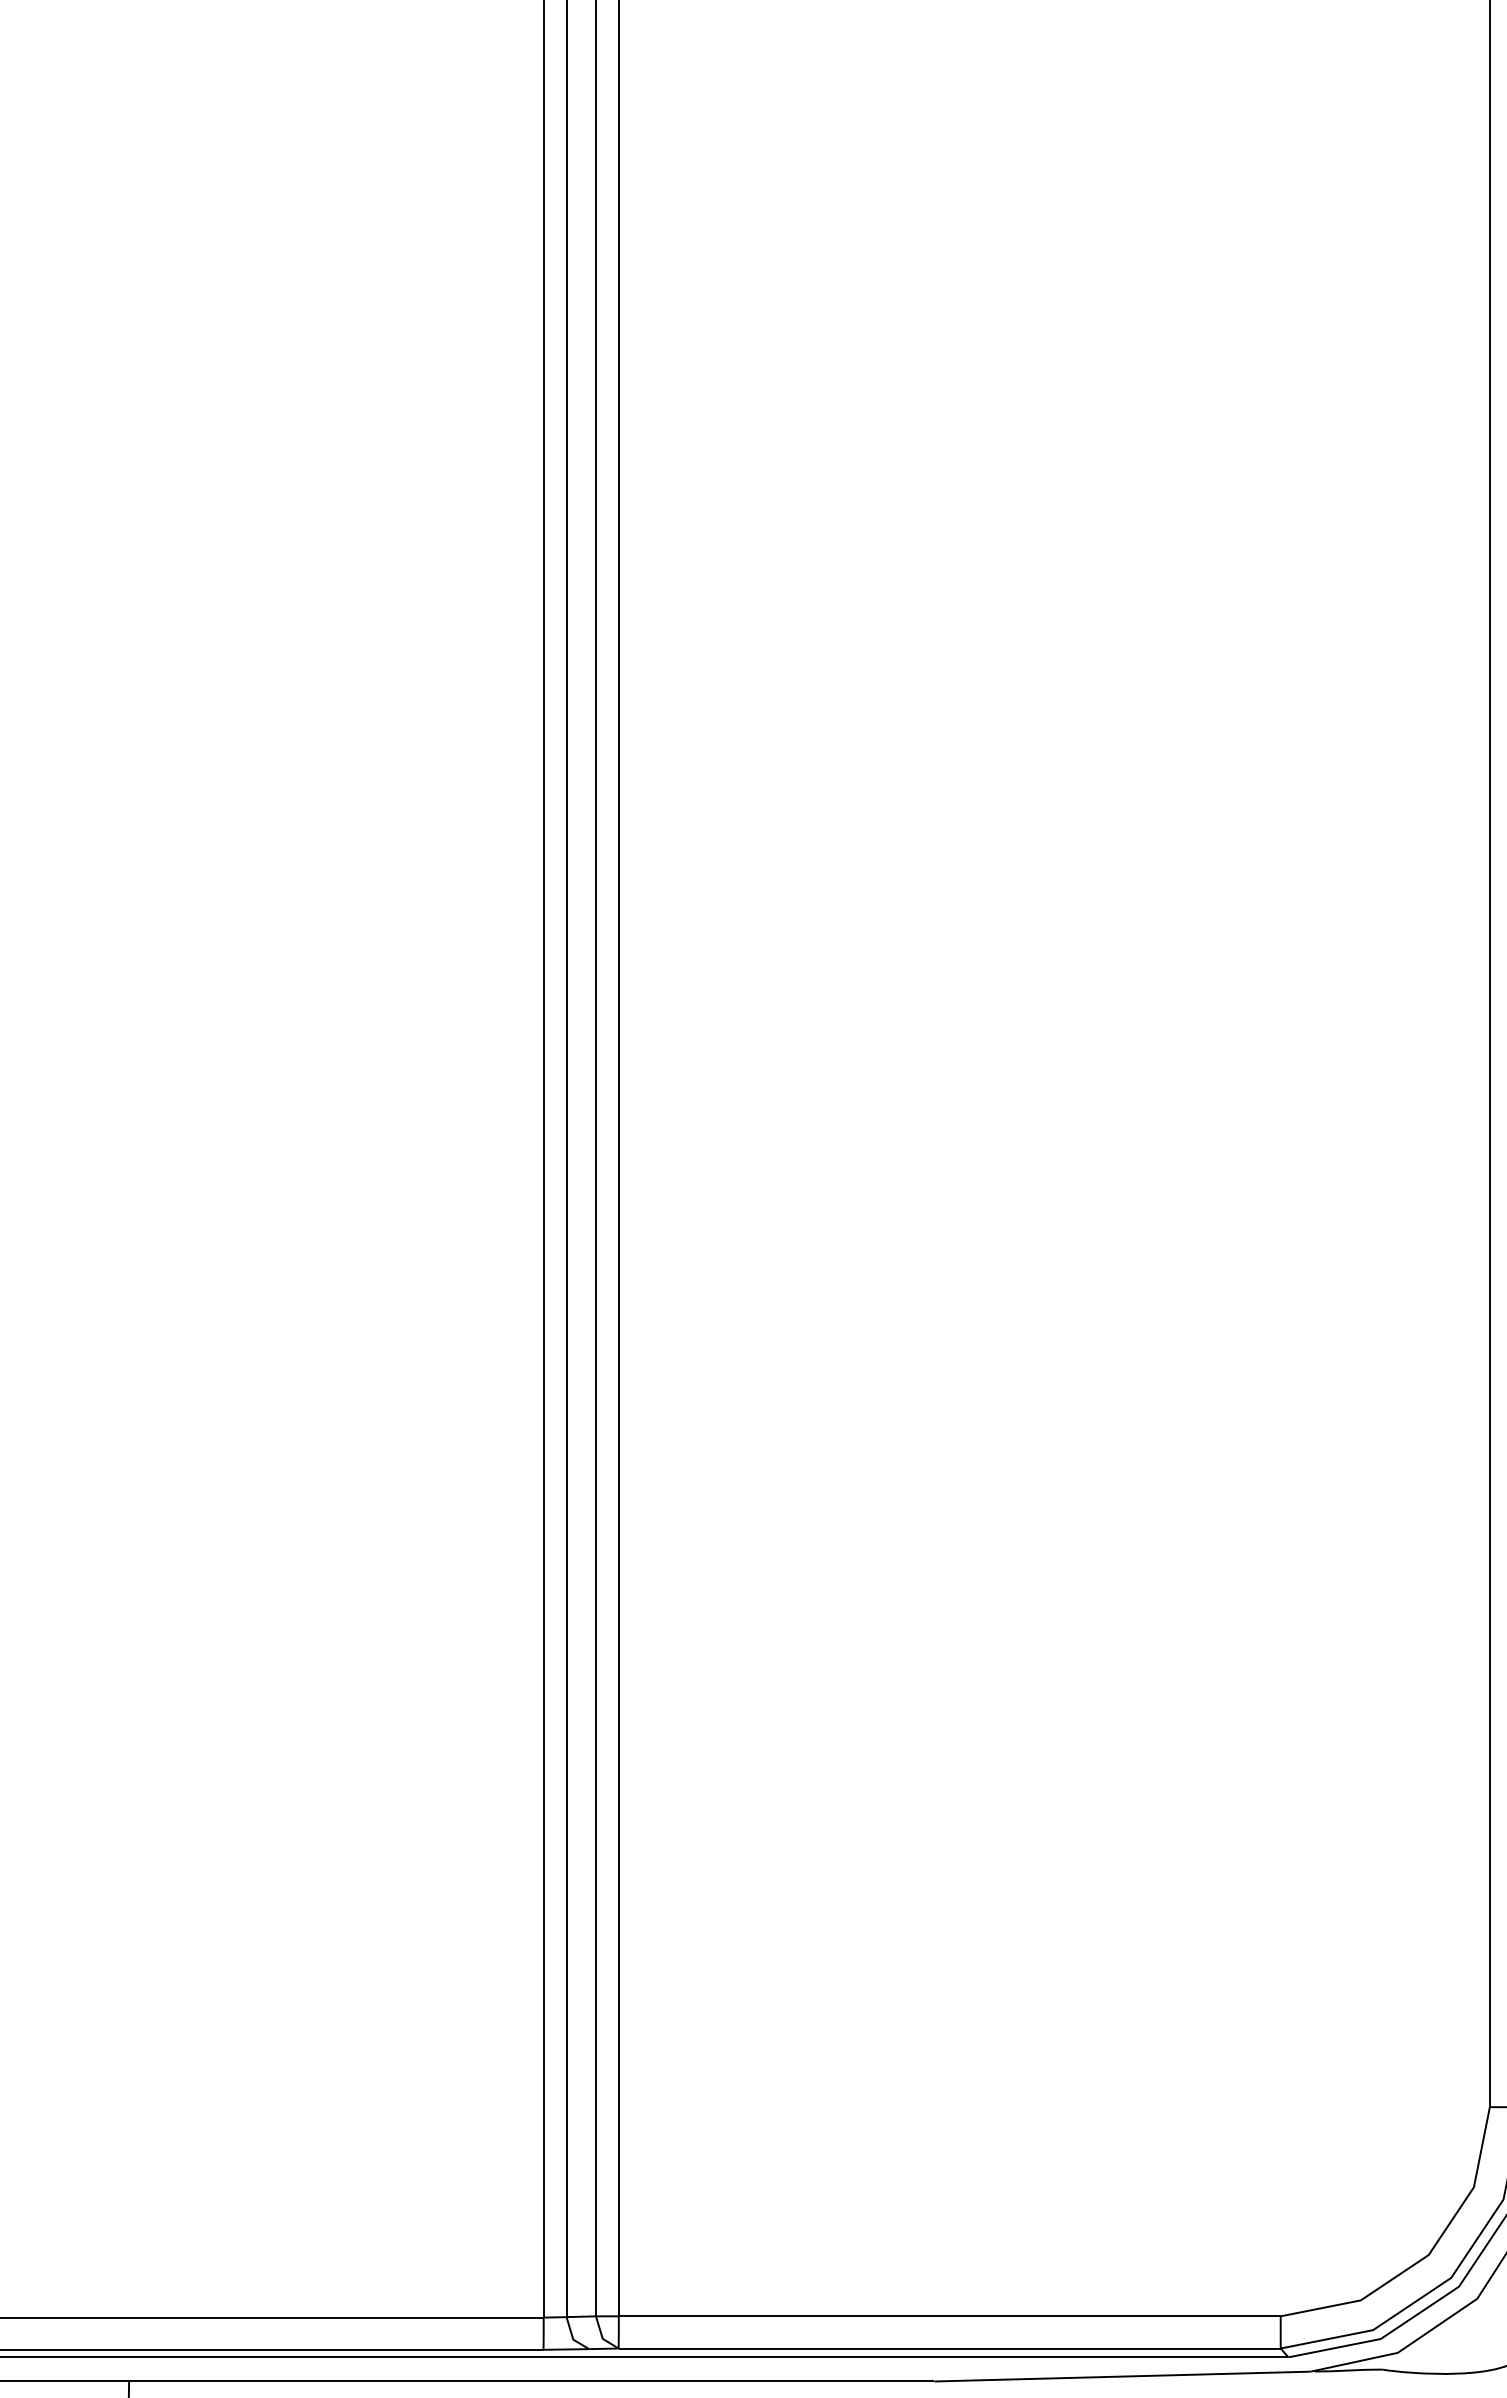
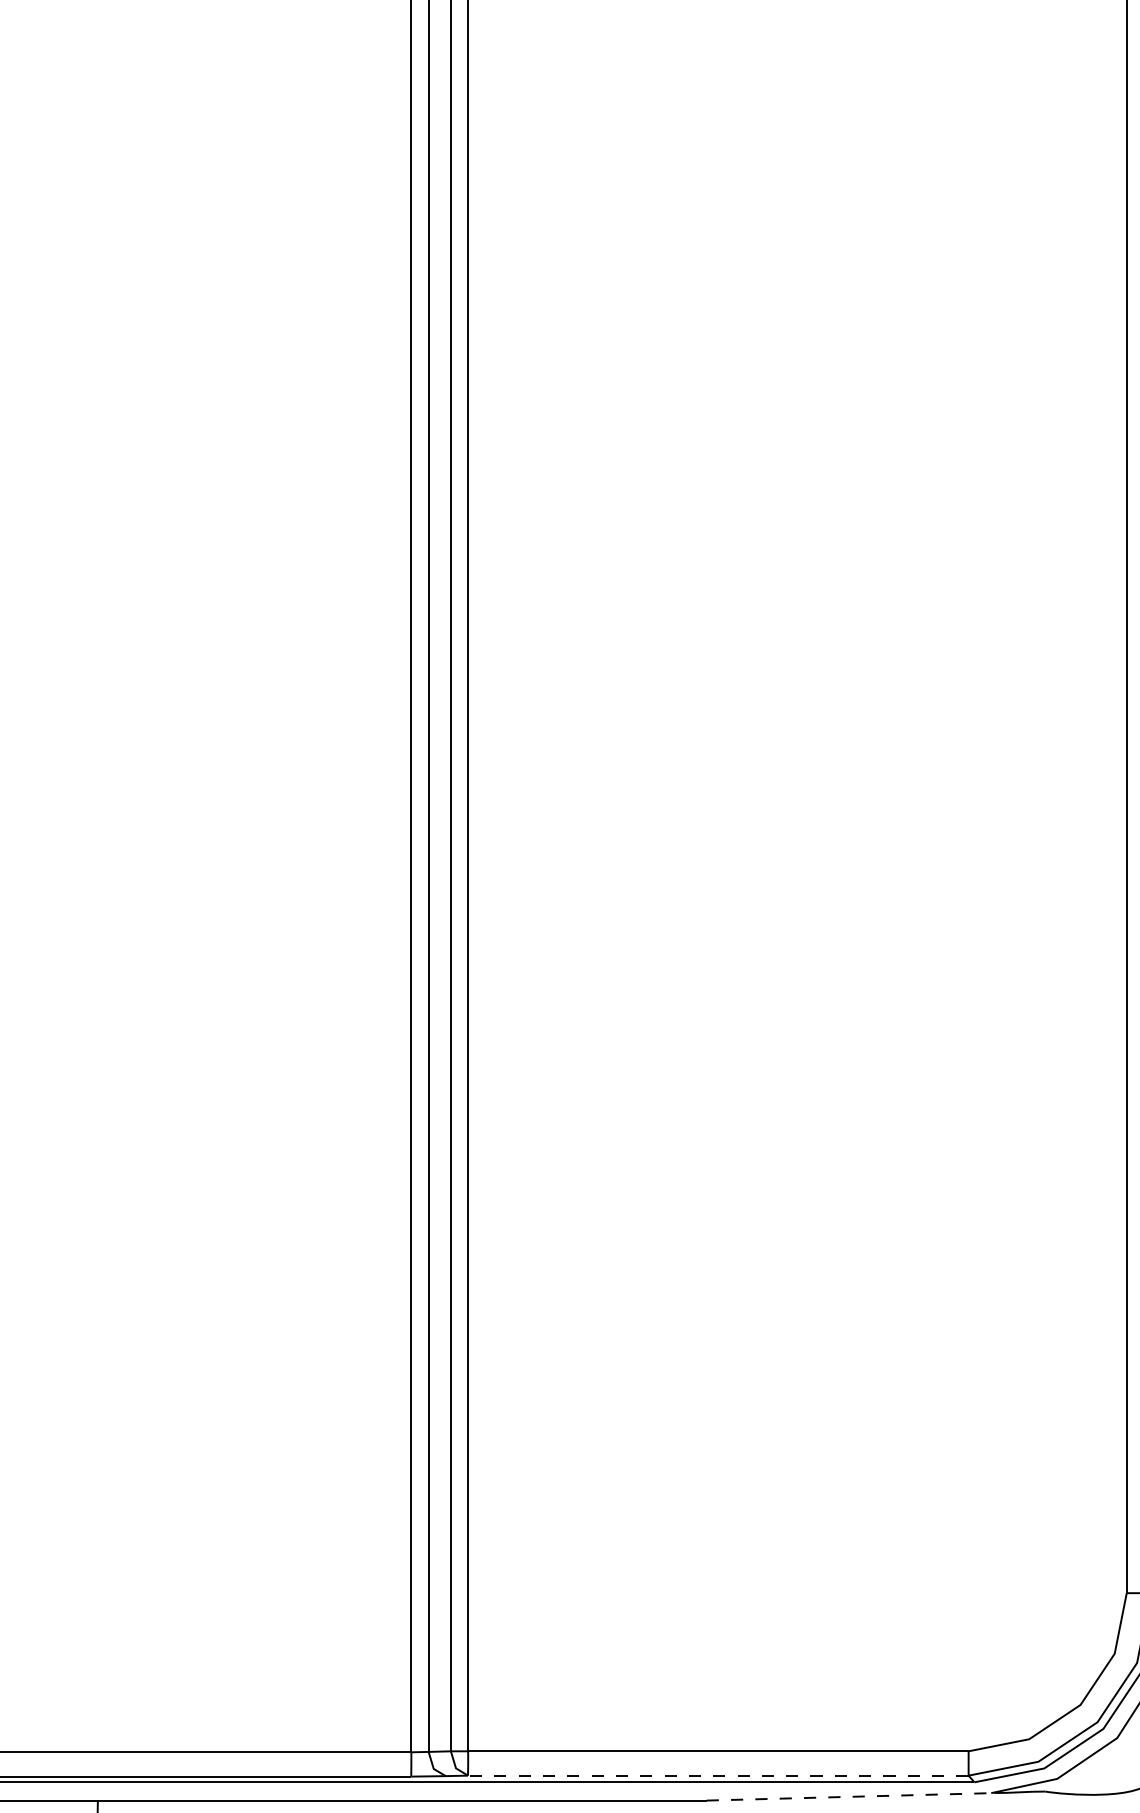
line: (949, 2348) -> (718, 1775), solid -> dashed
line: (1122, 2376) -> (849, 1796), solid -> dashed

